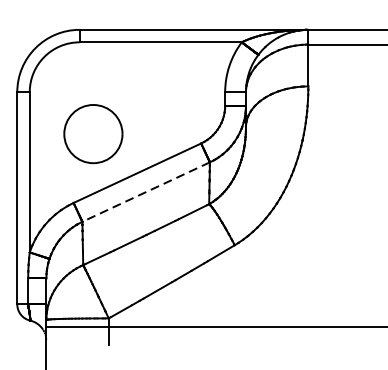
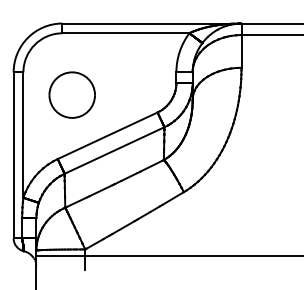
part: (92, 133) -> (71, 94), moved
line: (146, 192) -> (114, 150), dashed -> solid

